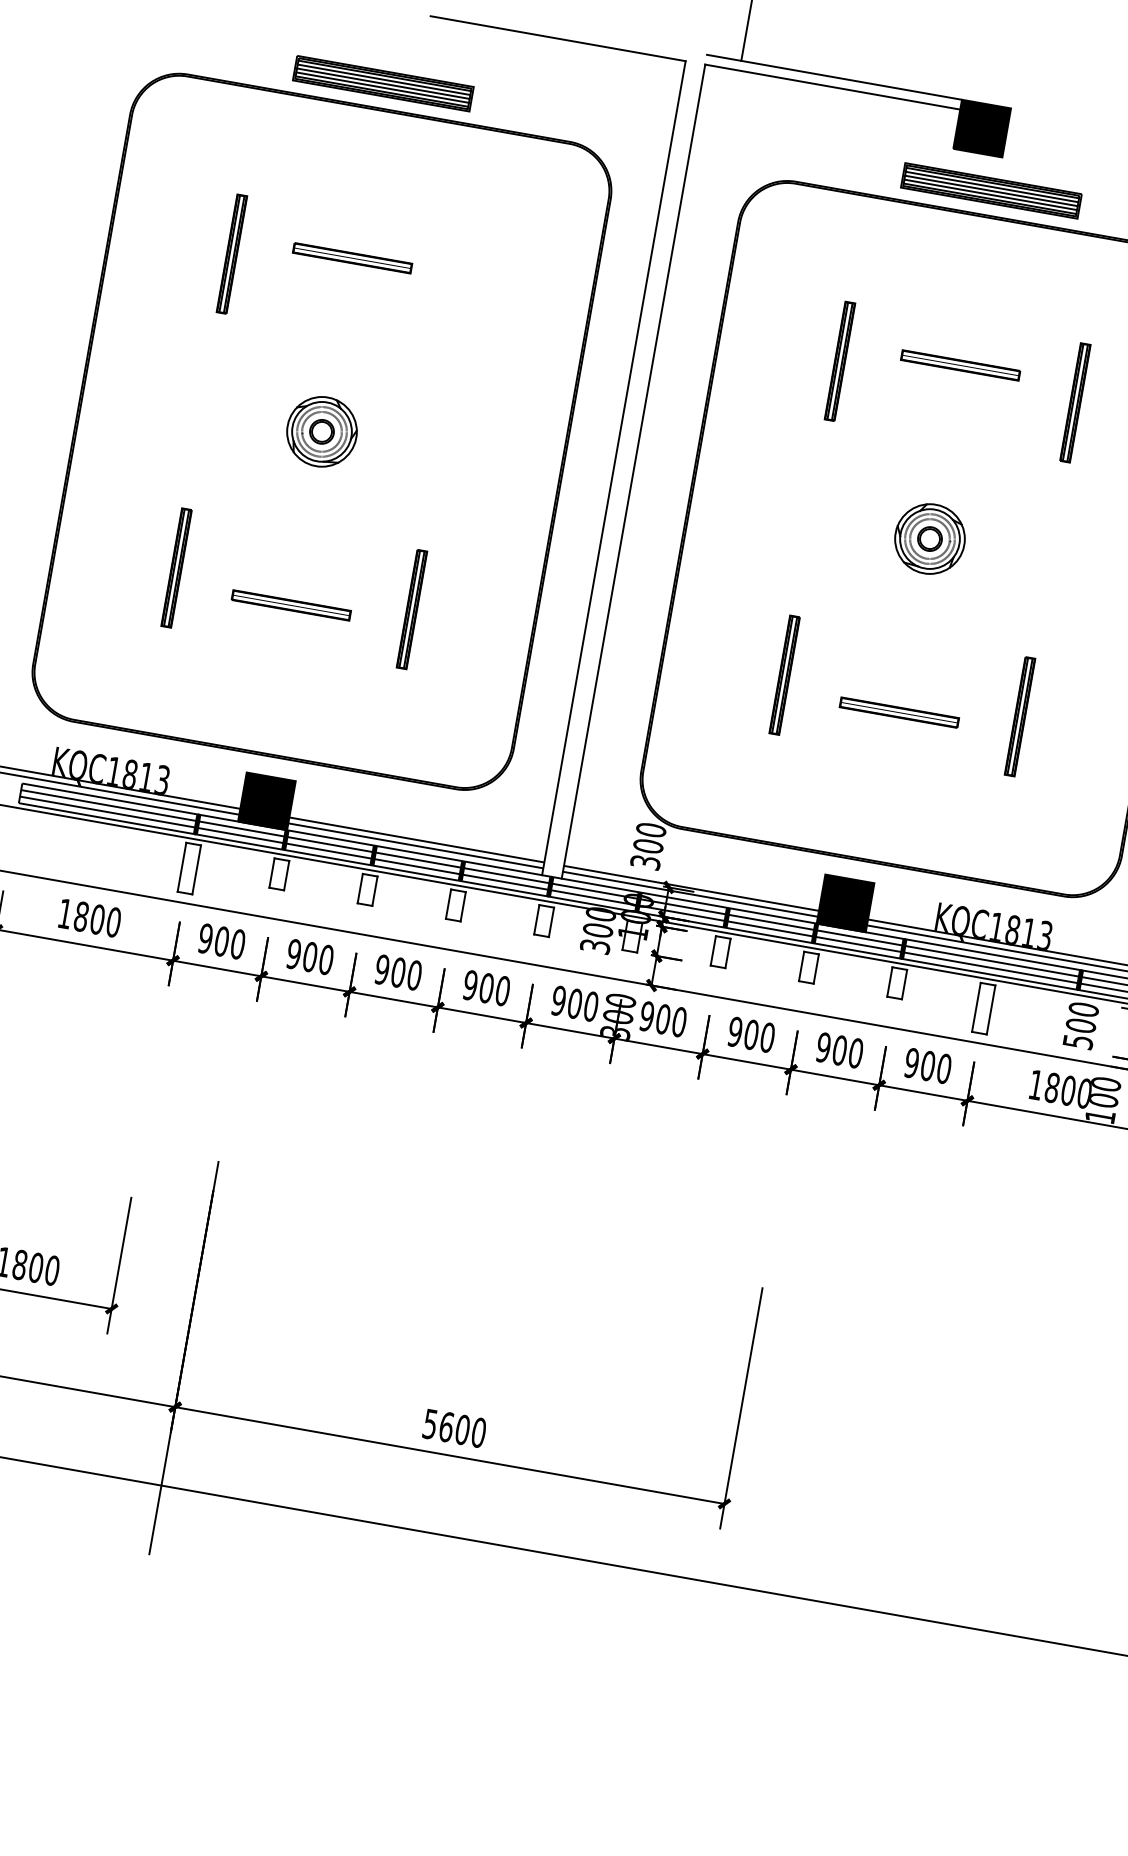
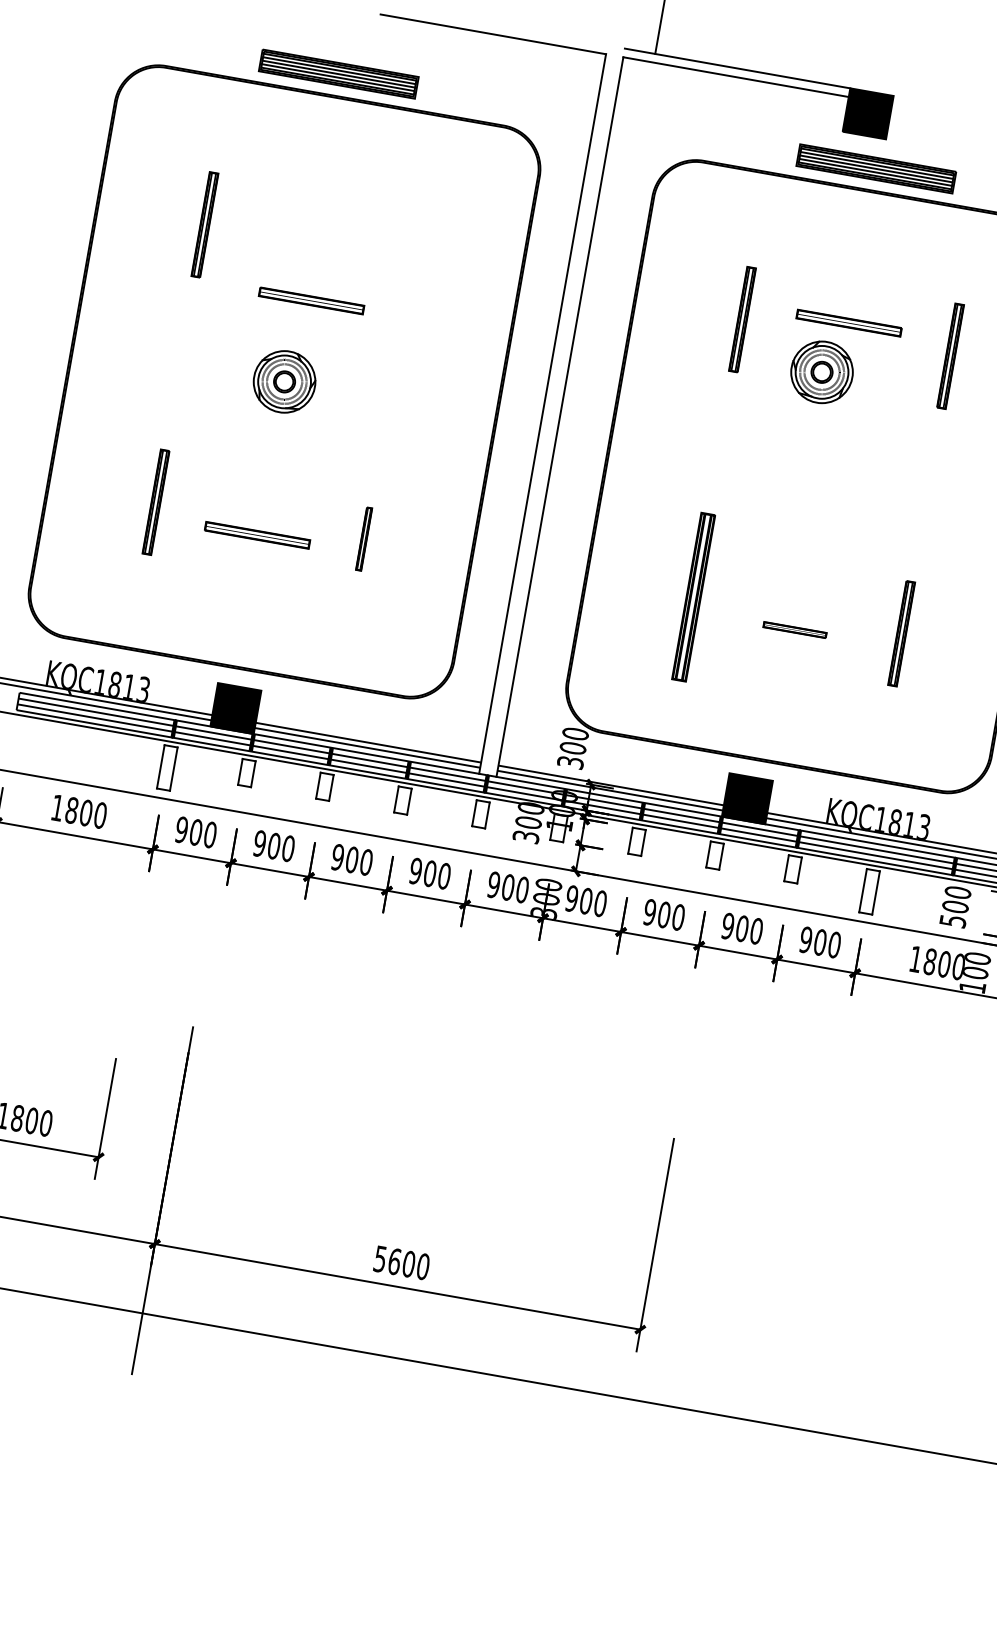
part: (352, 258) -> (311, 301), moved
part: (929, 538) -> (821, 371), moved
part: (411, 609) -> (363, 538), size x0.6
part: (784, 674) -> (693, 596), size x1.6
part: (899, 712) -> (795, 629), size x0.6

